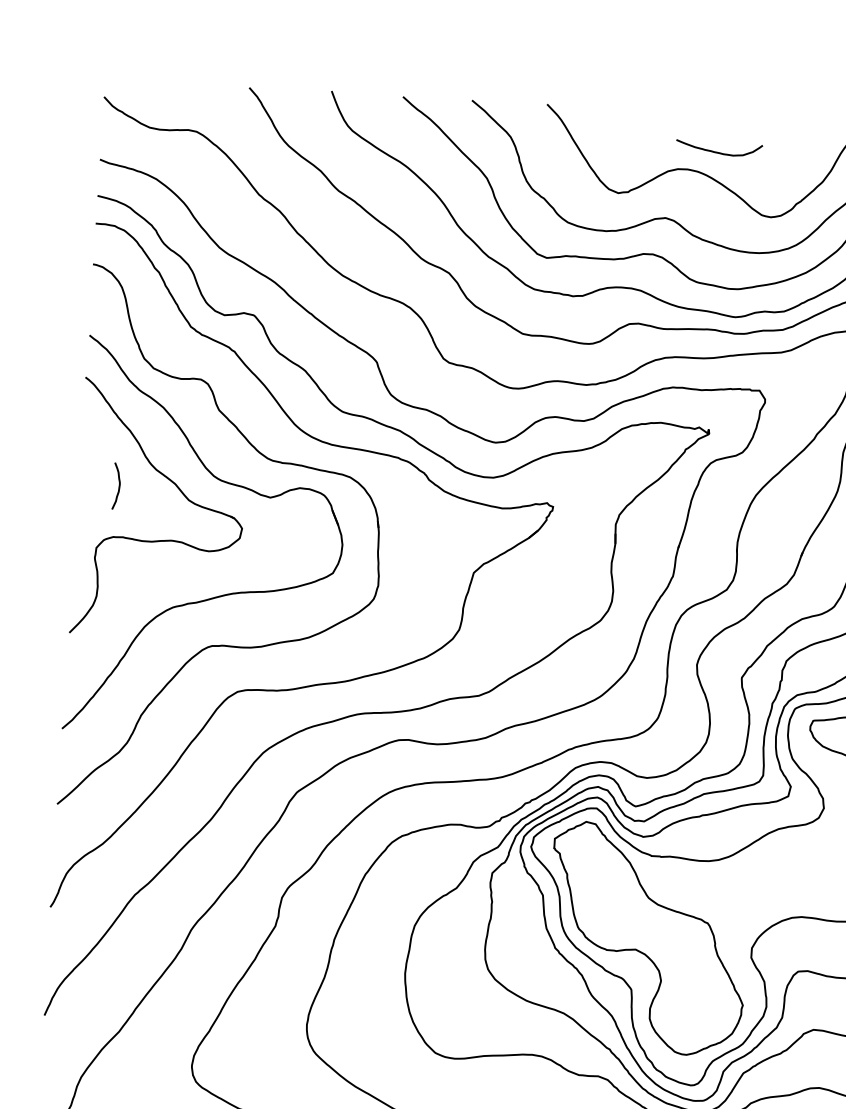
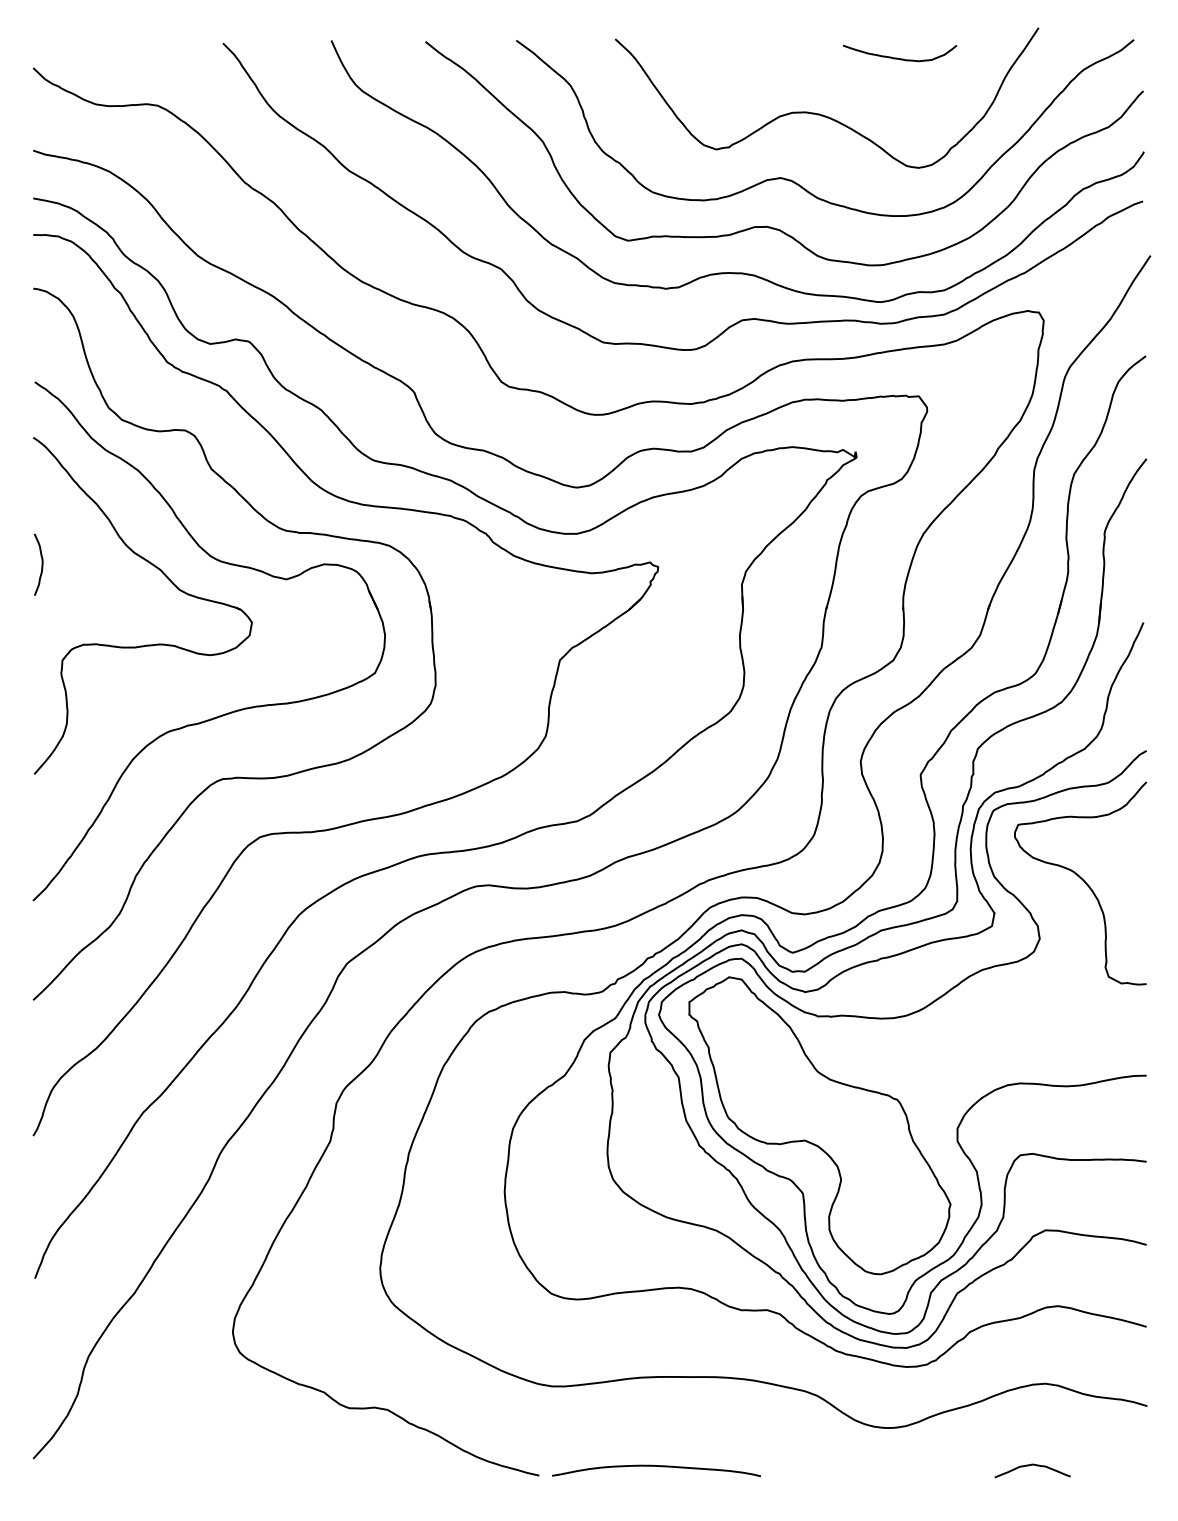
curve: (717, 151) -> (897, 57), moved
curve: (118, 486) -> (41, 564), moved

